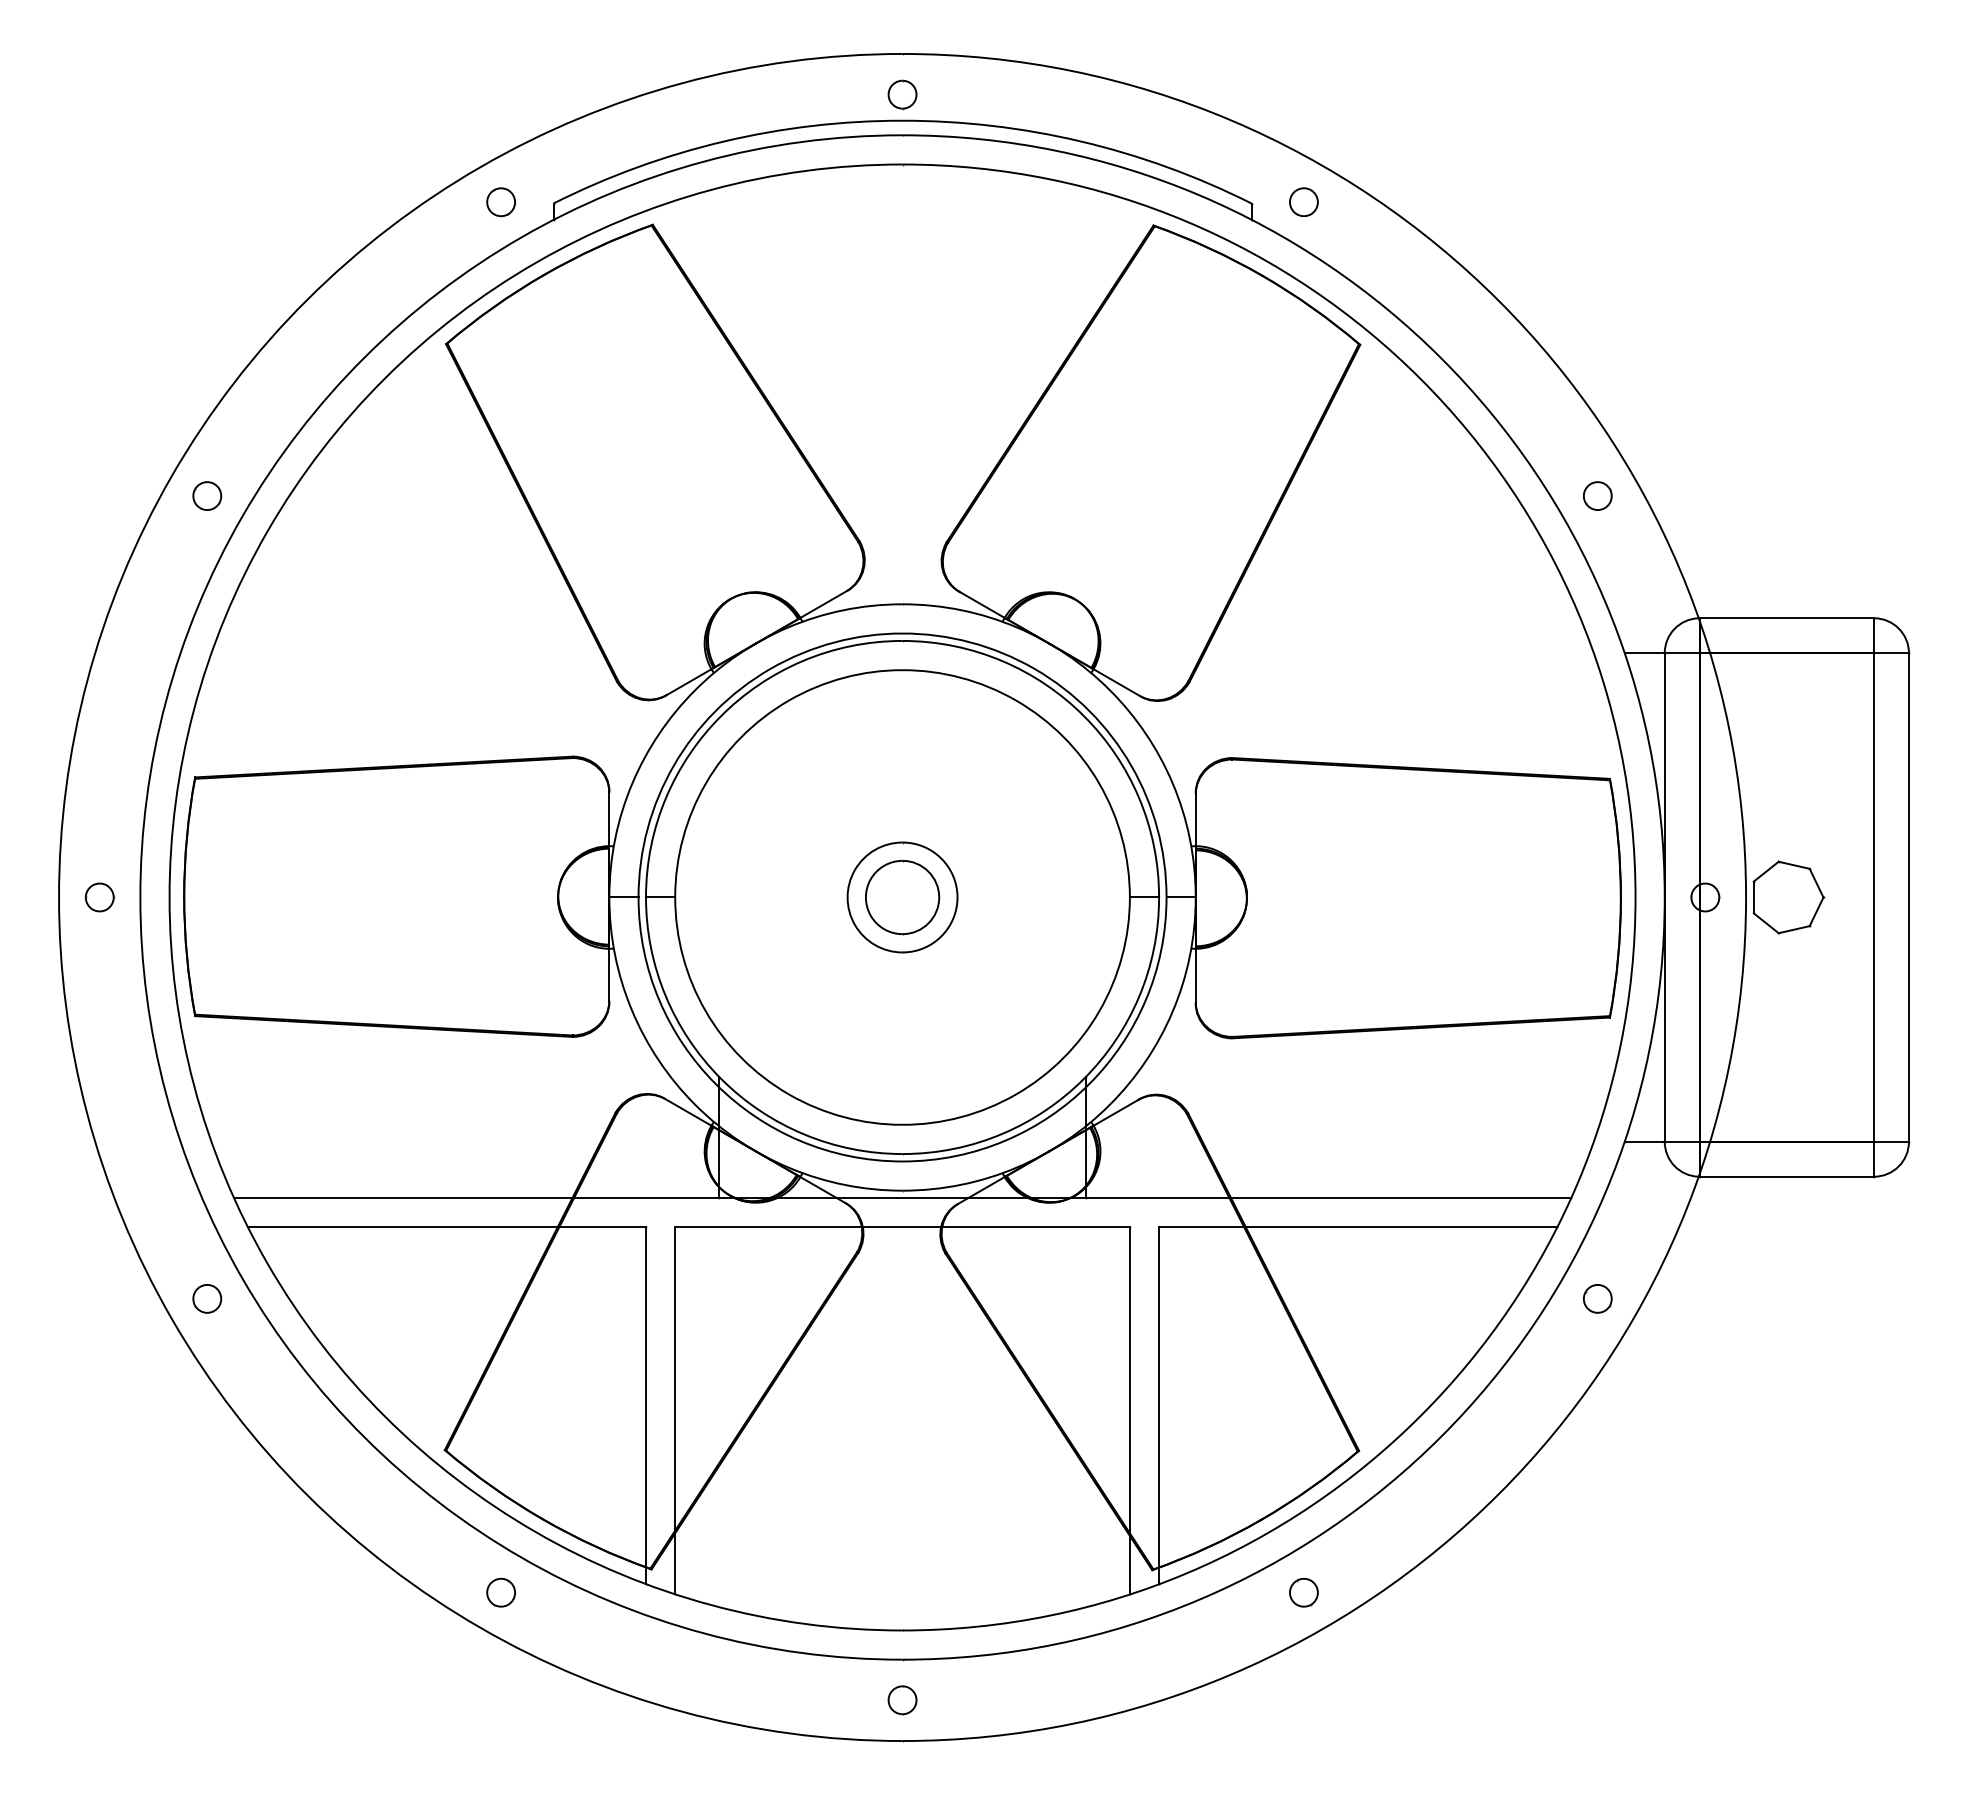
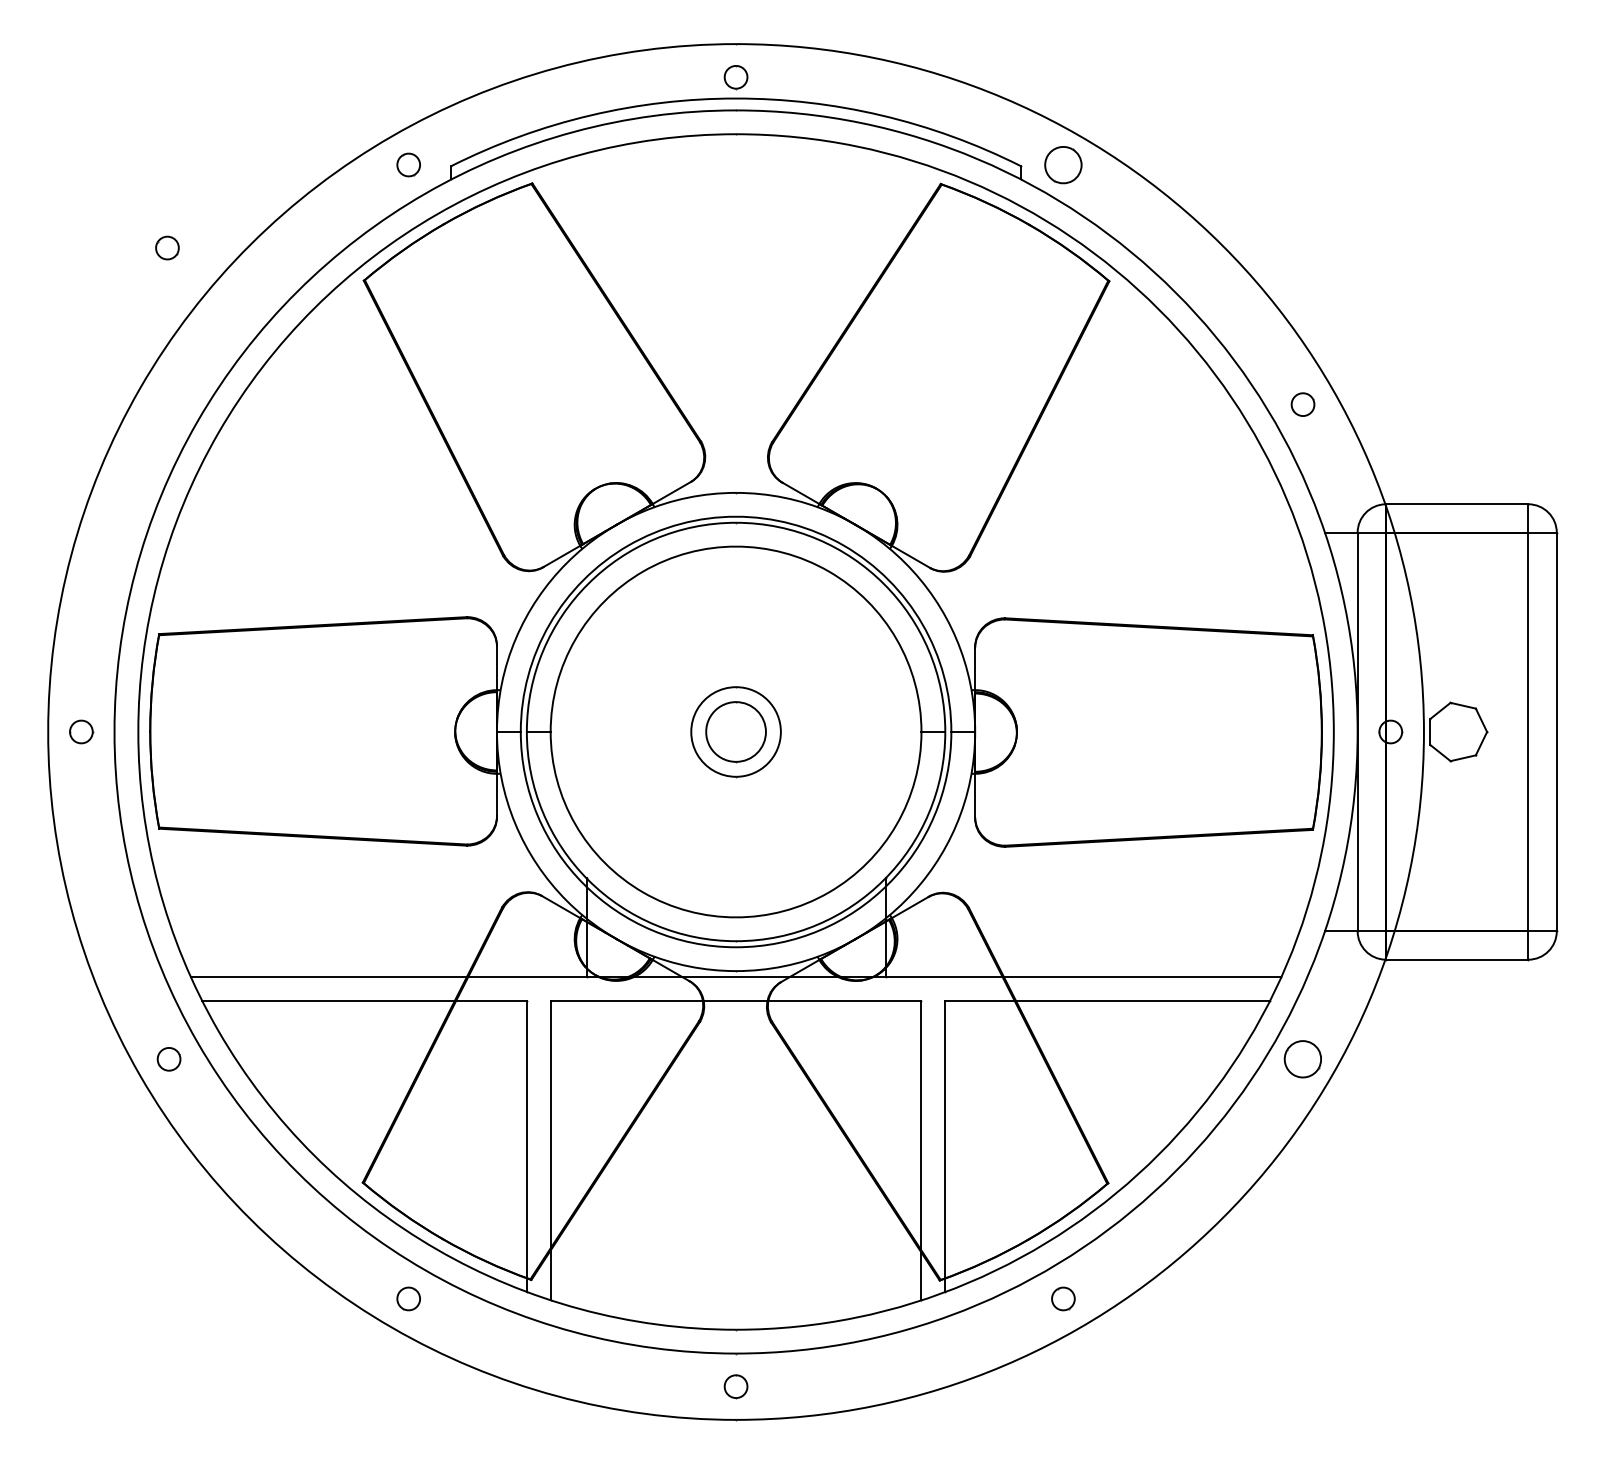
part: (1303, 201) -> (1063, 164), size x1.6
part: (207, 495) -> (167, 247), moved
part: (1597, 1298) -> (1302, 1059), size x1.6

